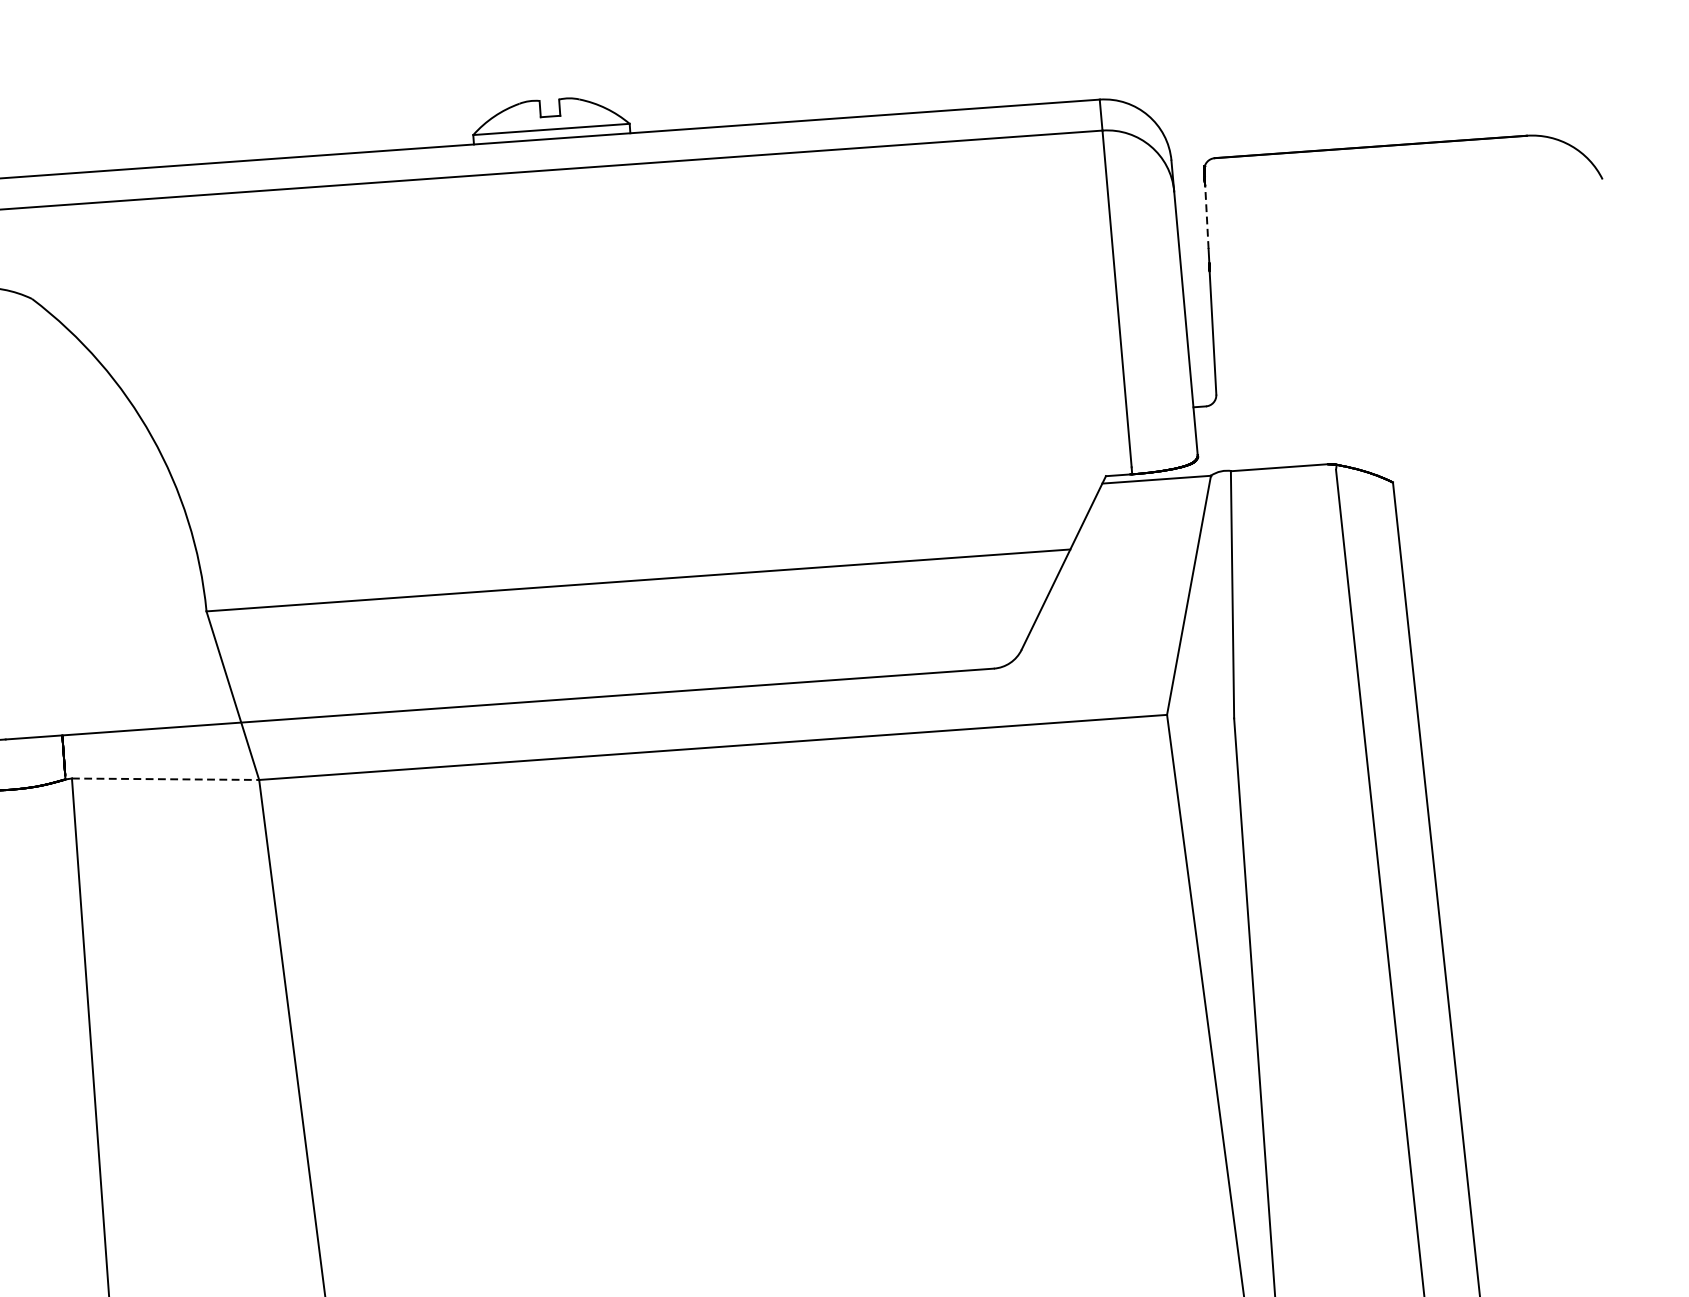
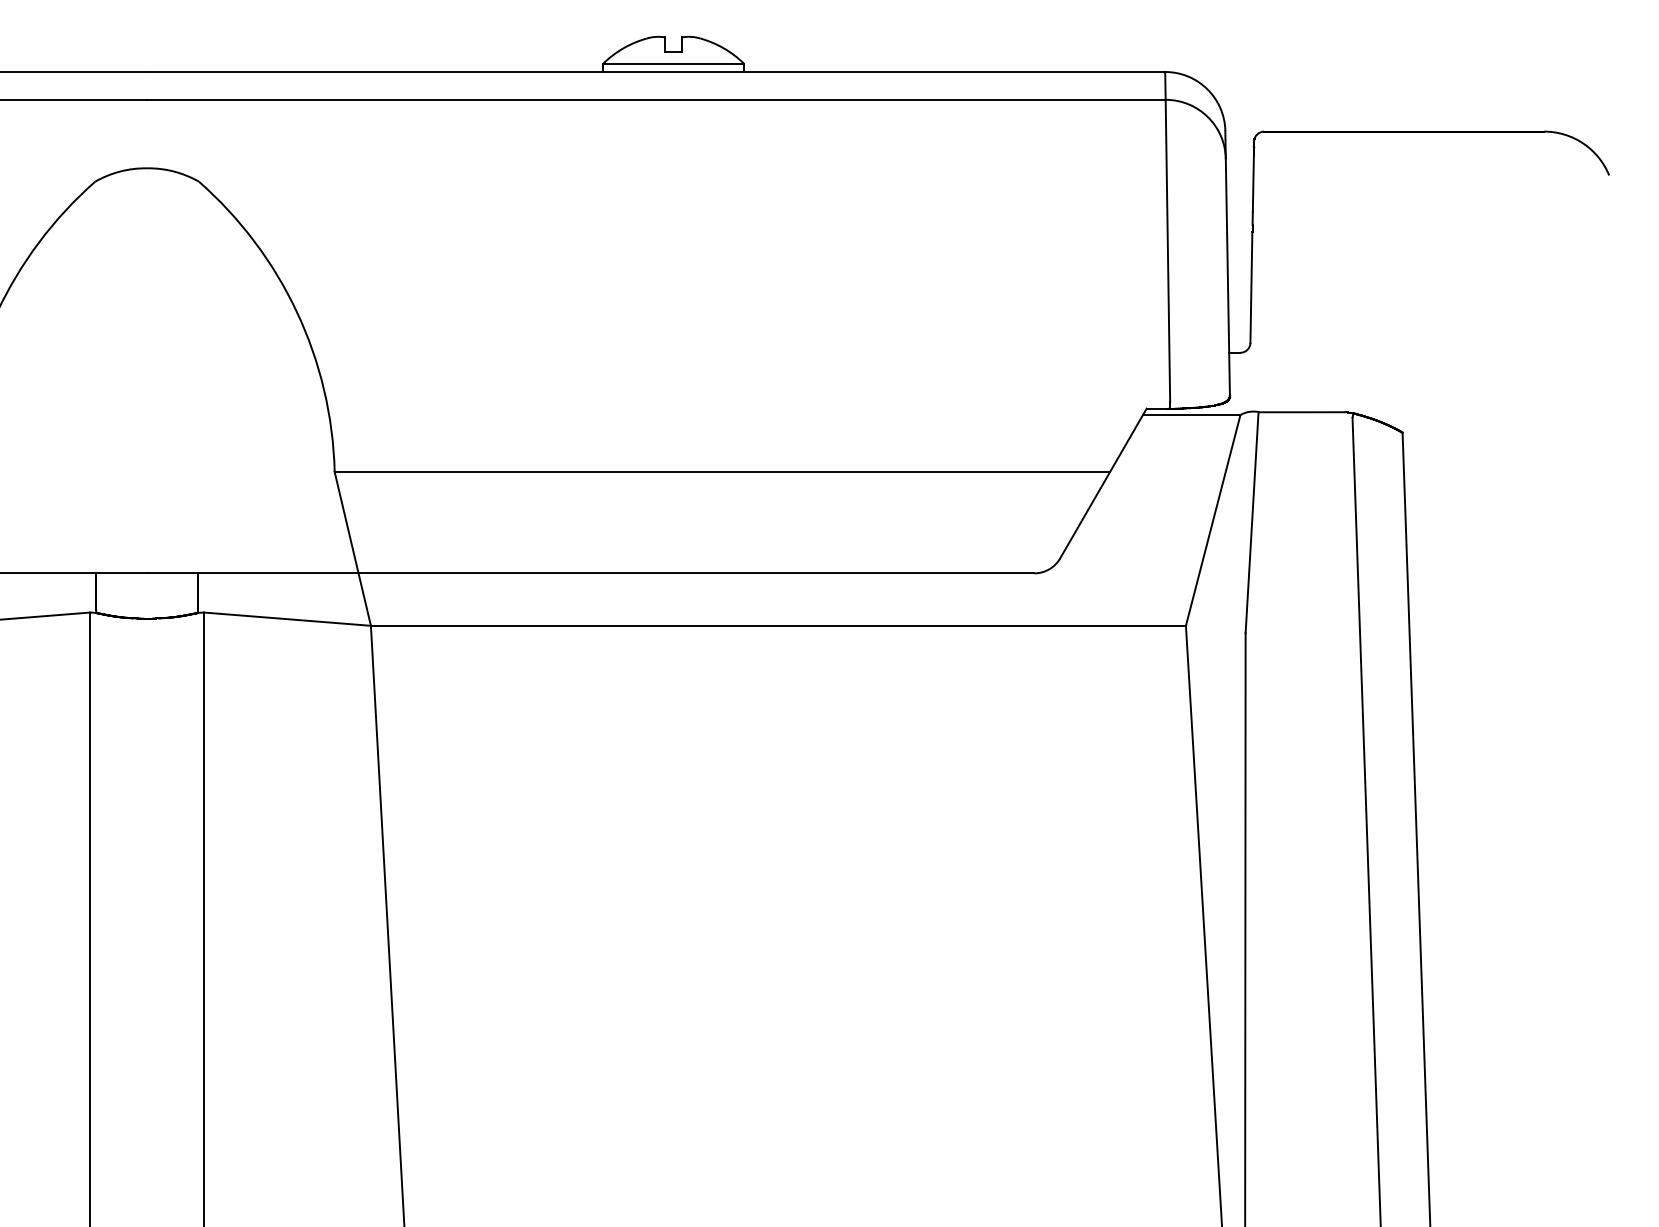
line: (1207, 216) -> (1253, 183), dashed -> solid
line: (165, 779) -> (287, 619), dashed -> solid

